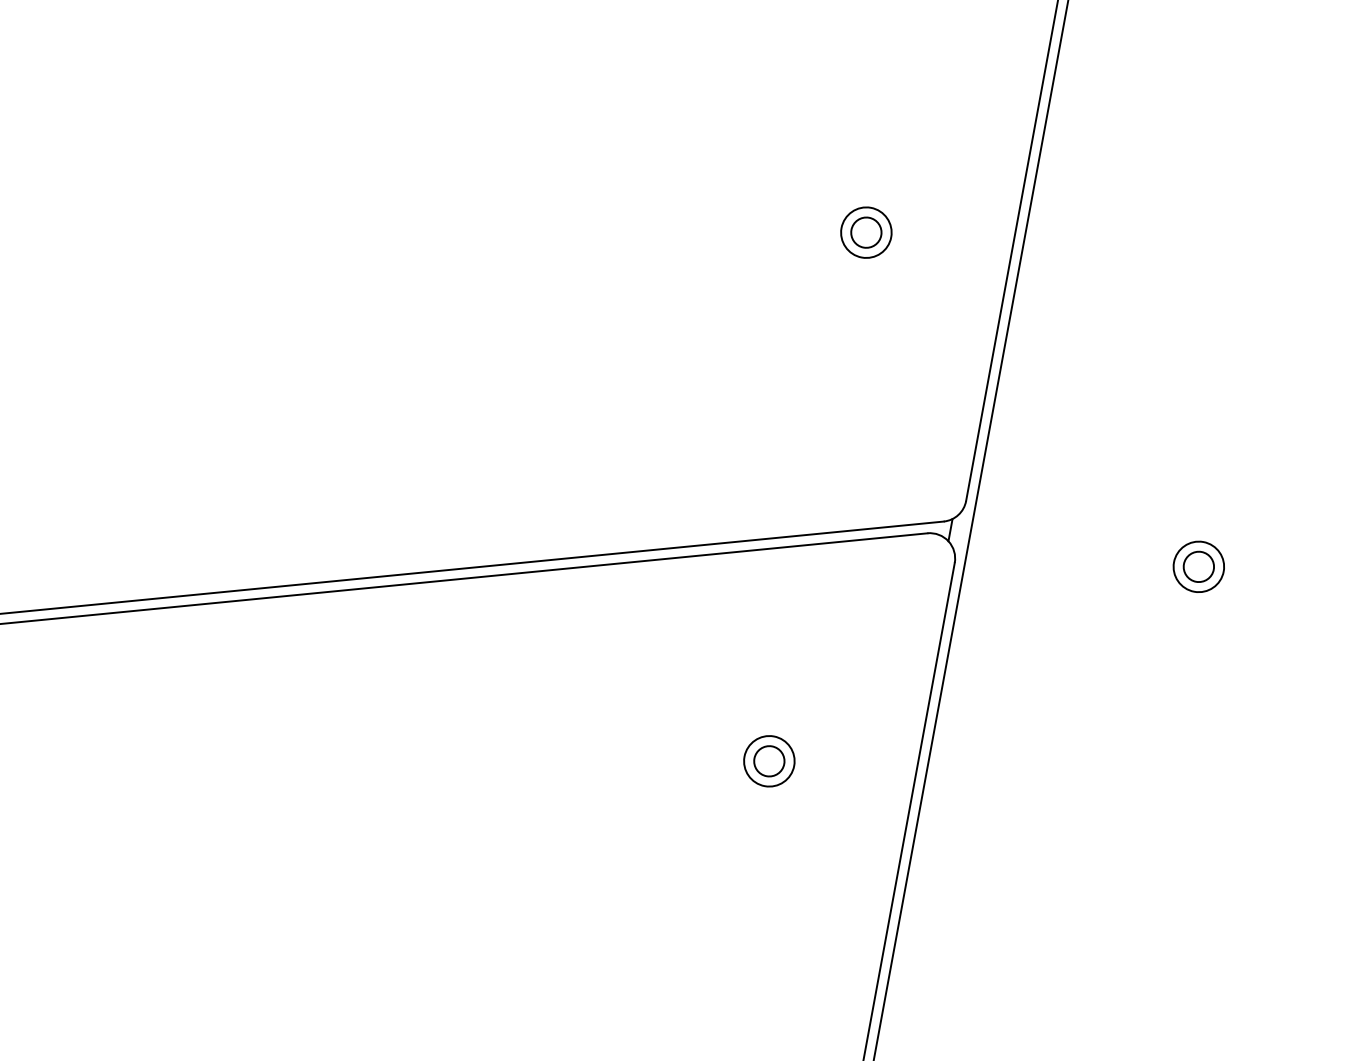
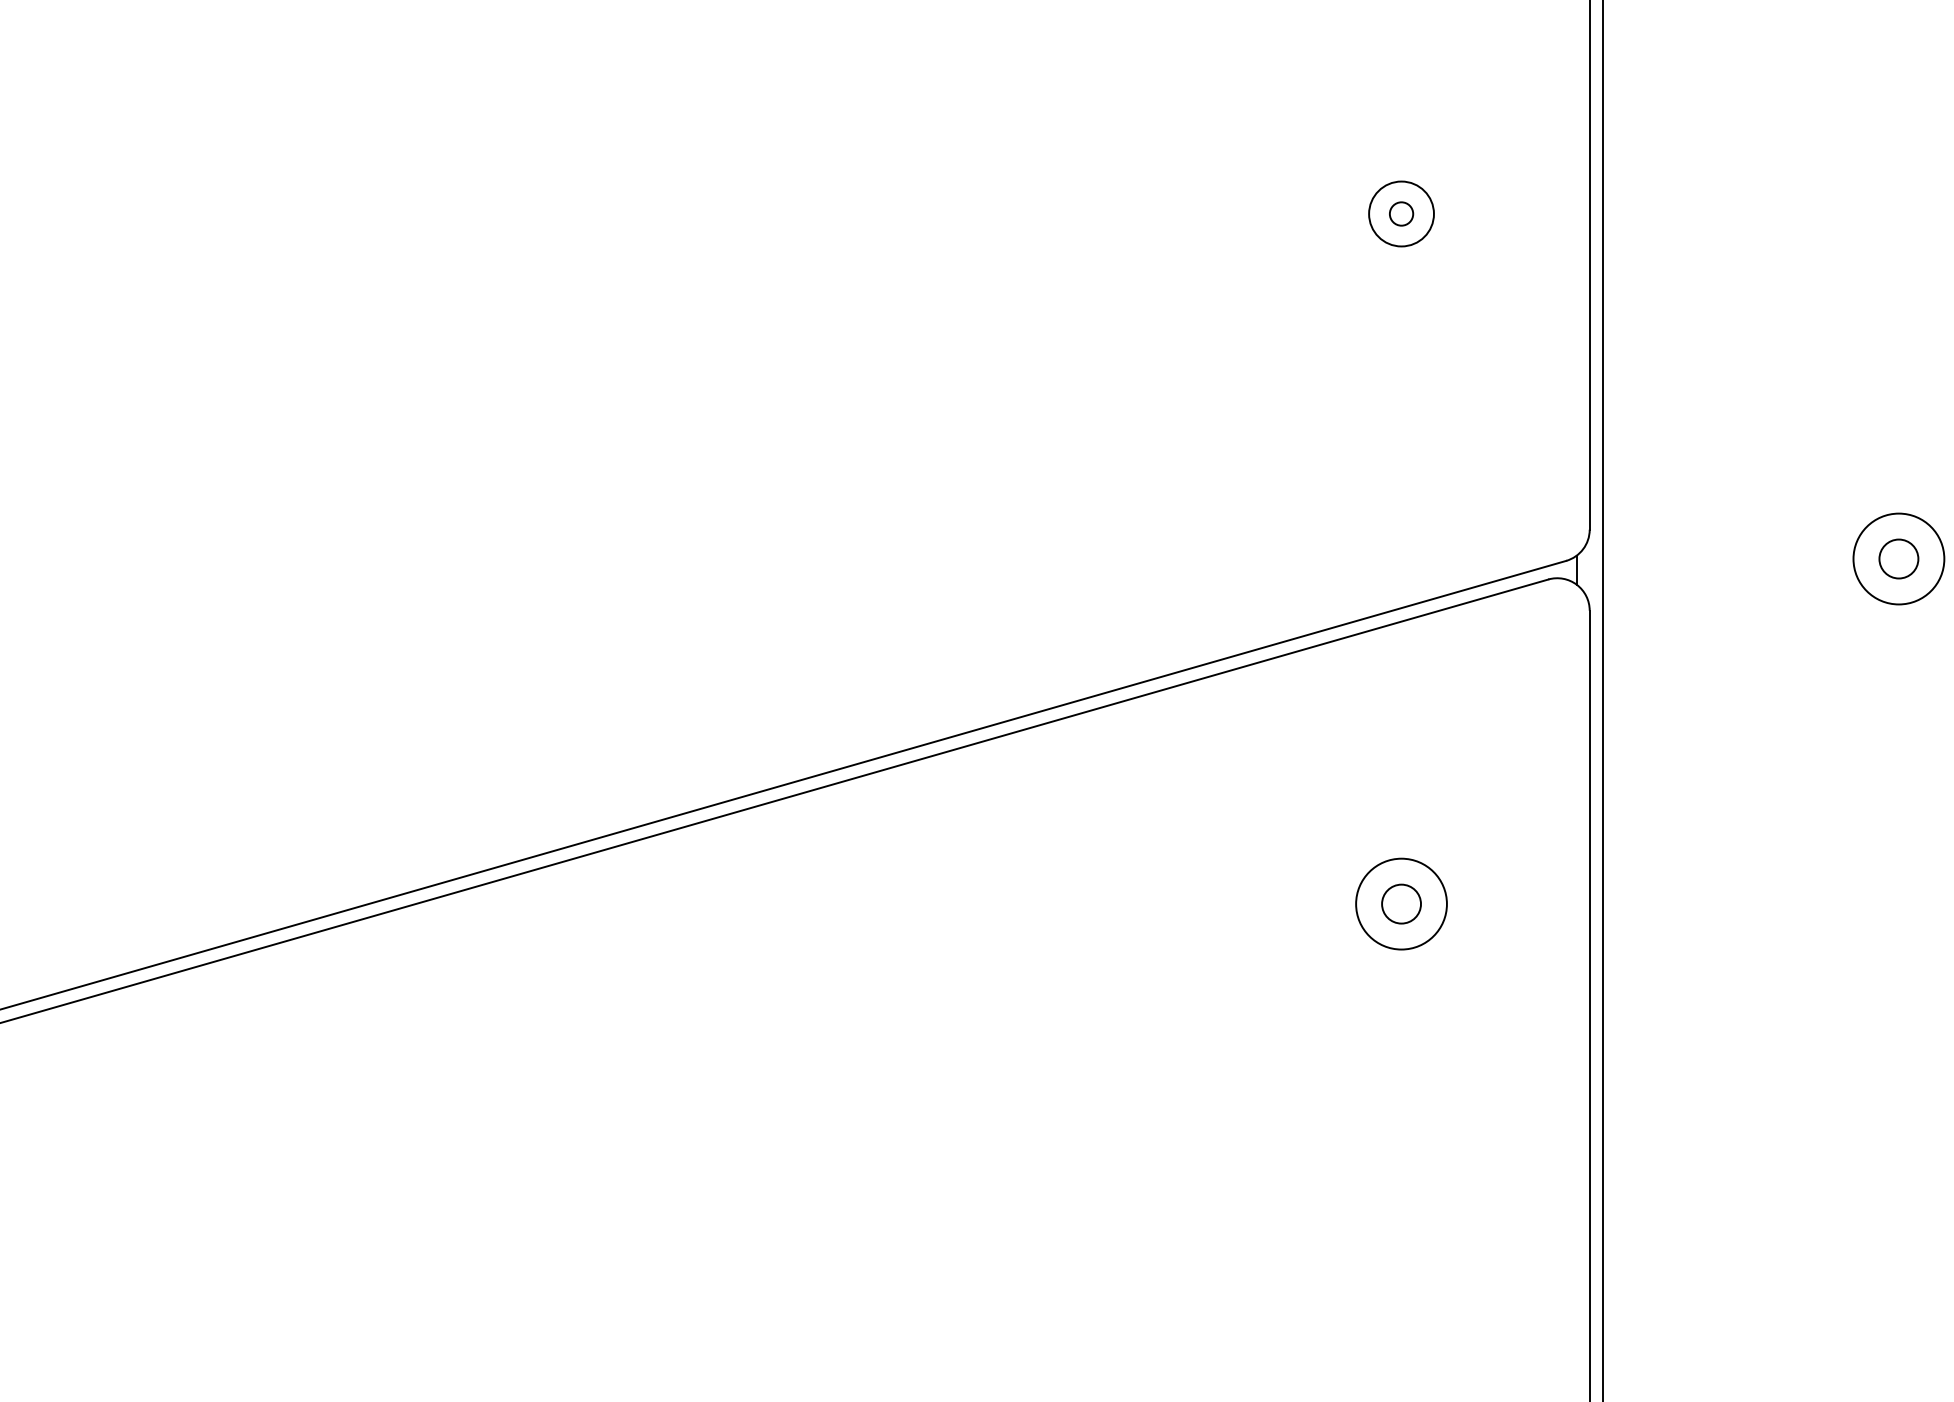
circle: (866, 232) -> (1401, 213), size x0.6
circle: (1198, 566) -> (1898, 558), size x1.4
circle: (769, 760) -> (1401, 903), size x1.4

